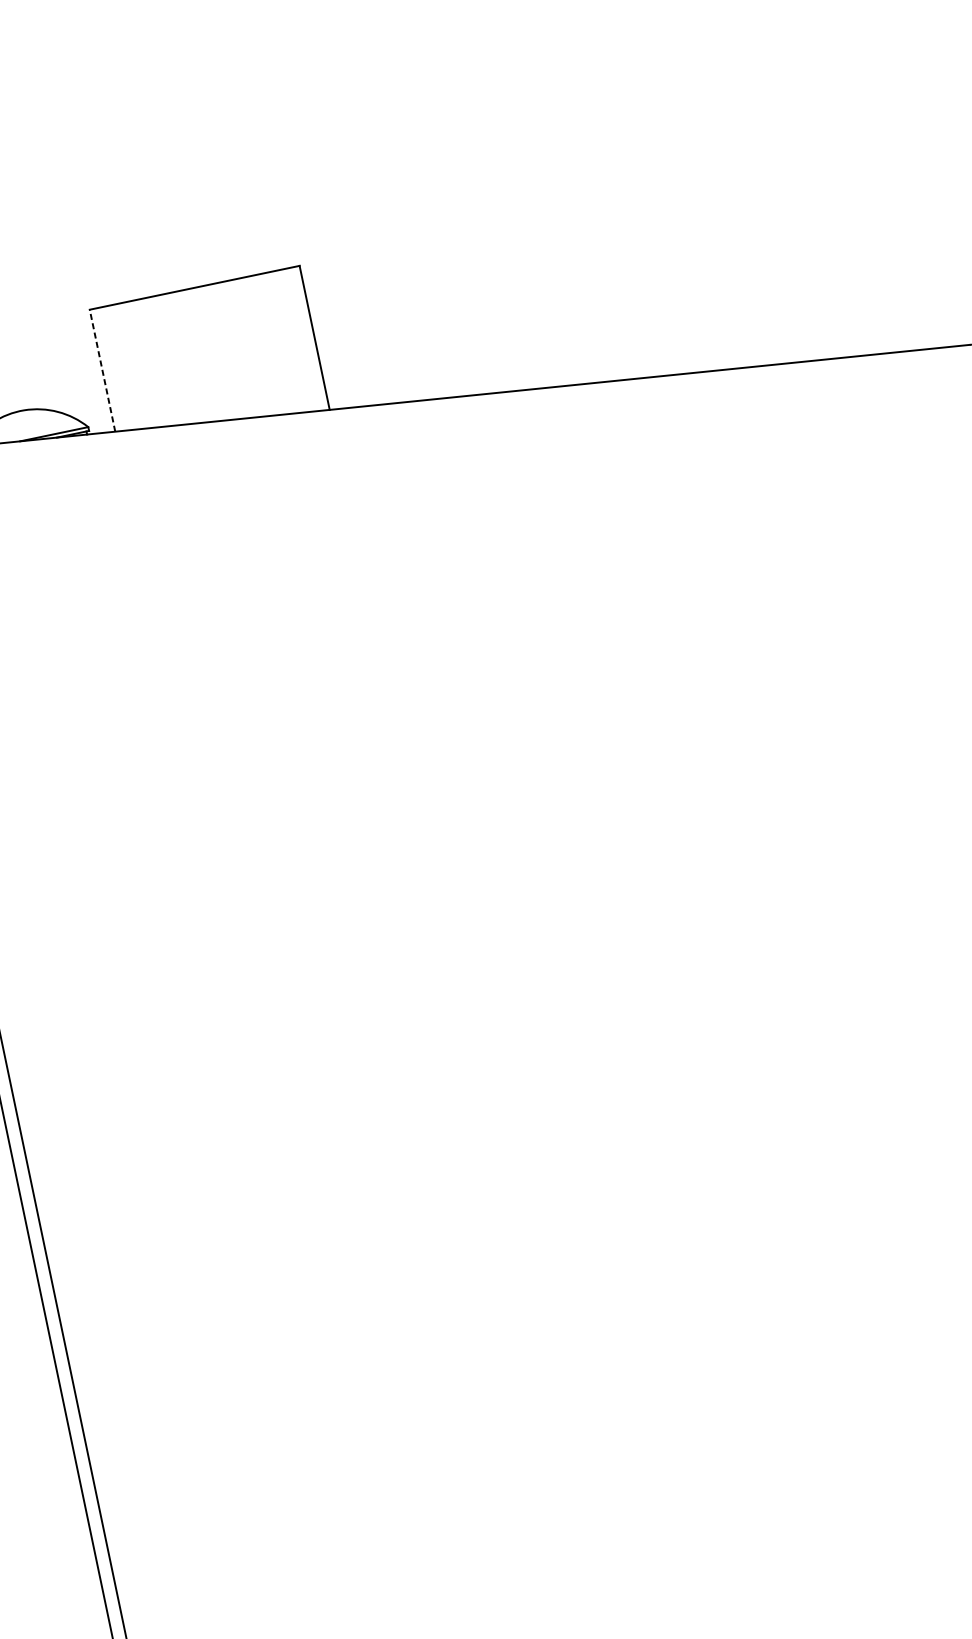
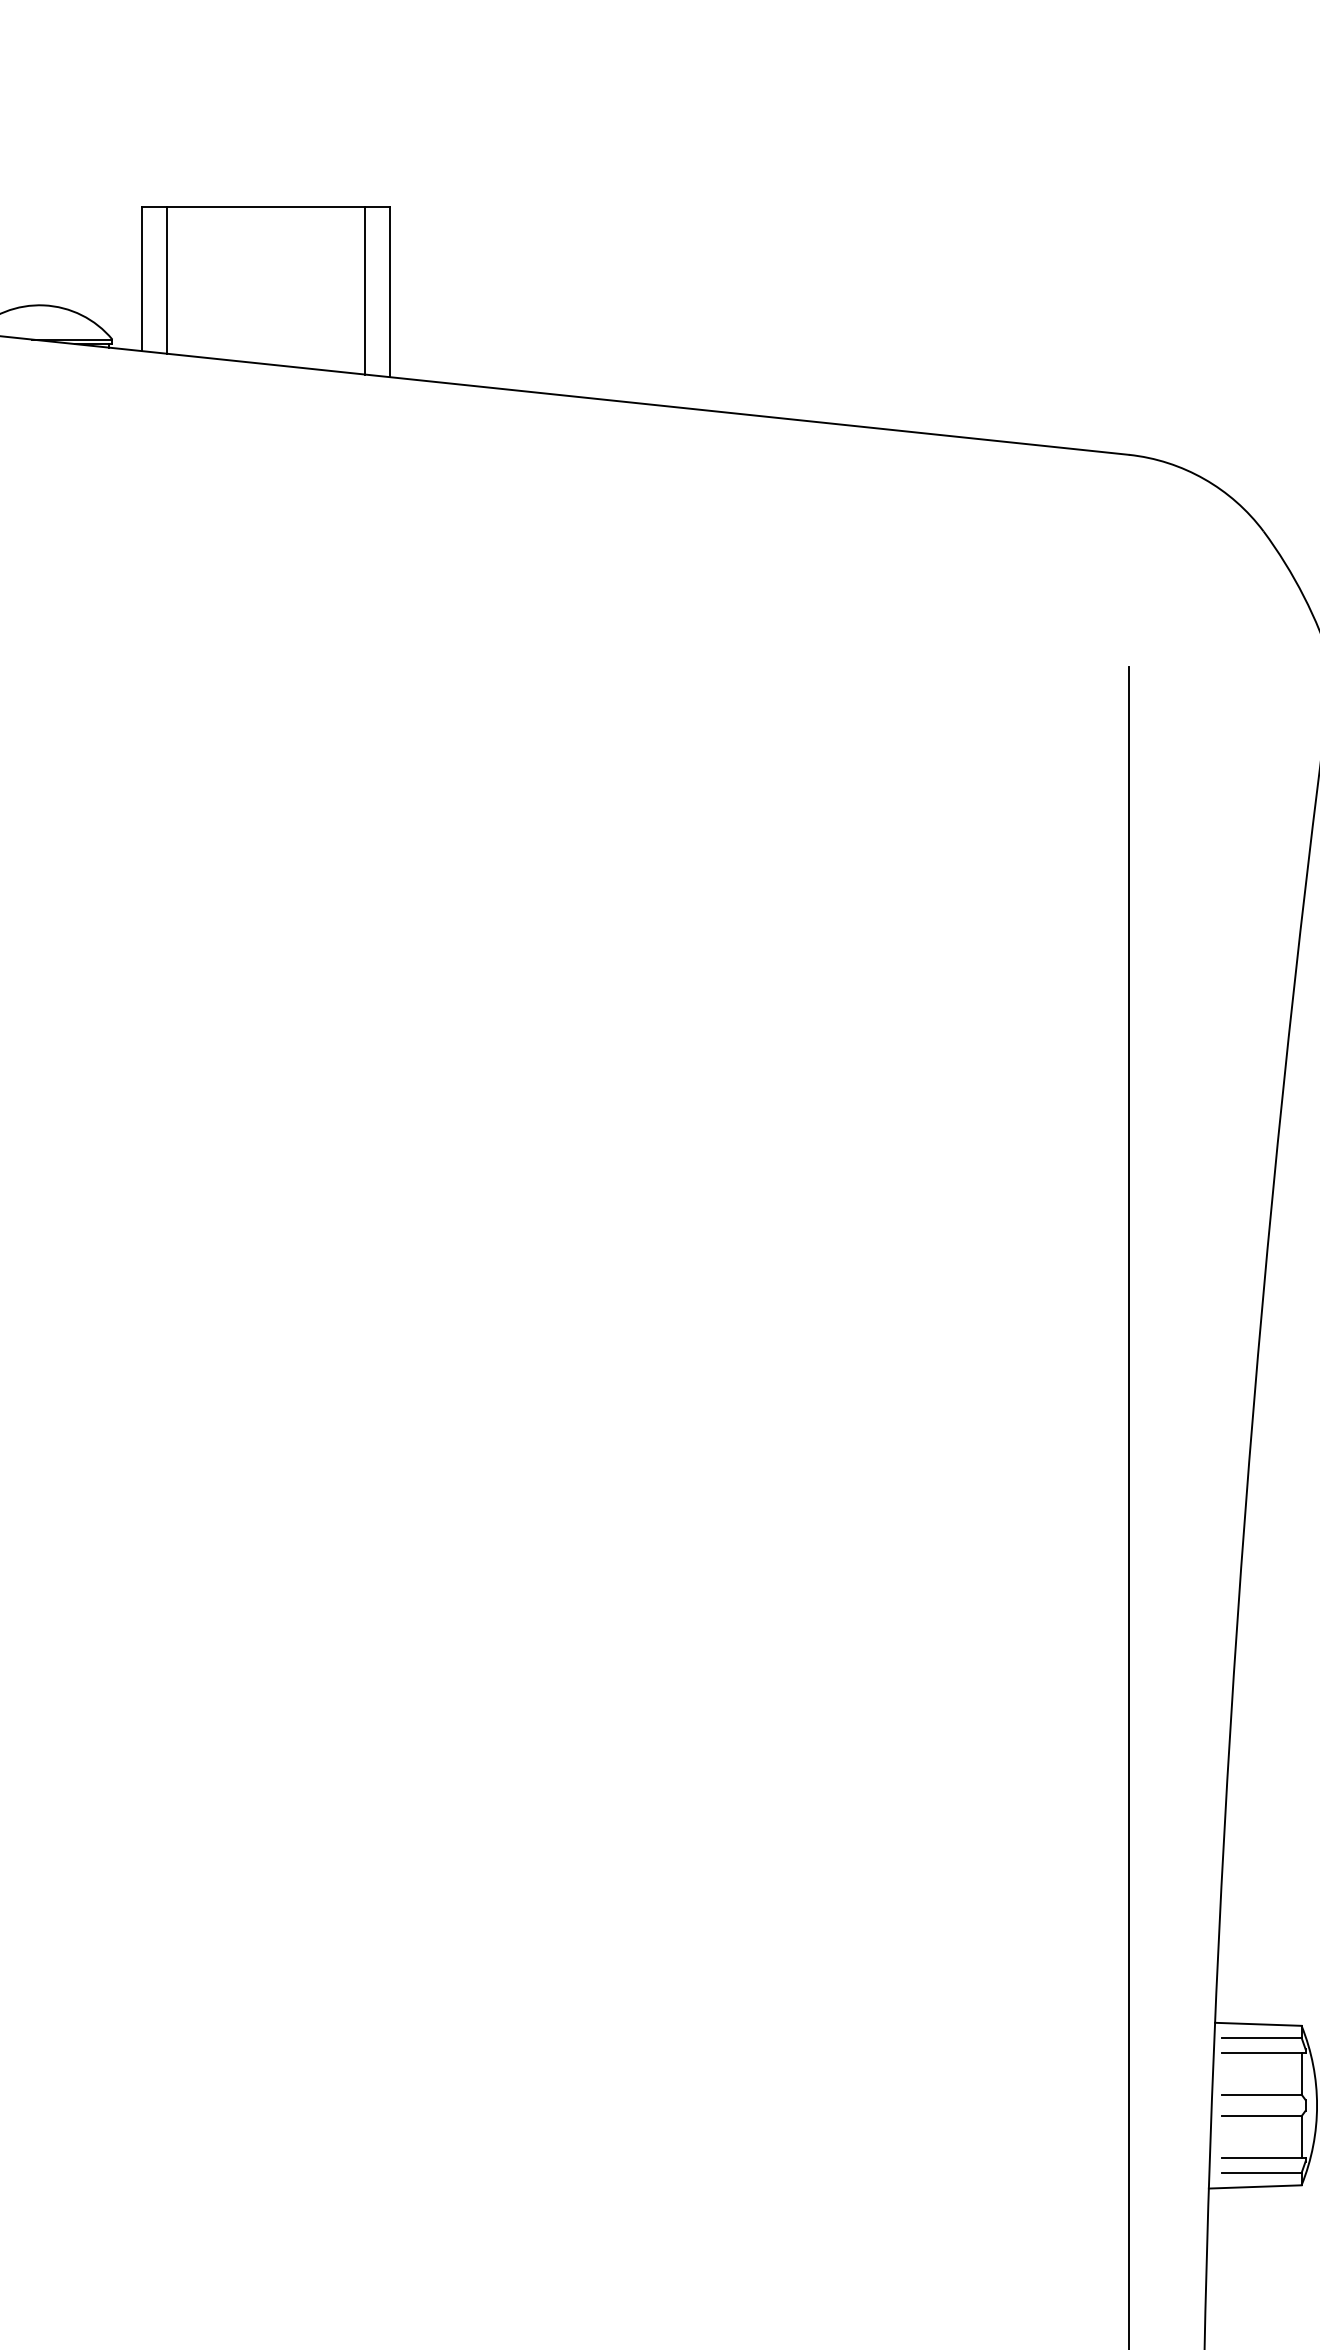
line: (293, 340) -> (364, 290), added
line: (123, 367) -> (166, 280), added
line: (102, 371) -> (141, 279), dashed -> solid

